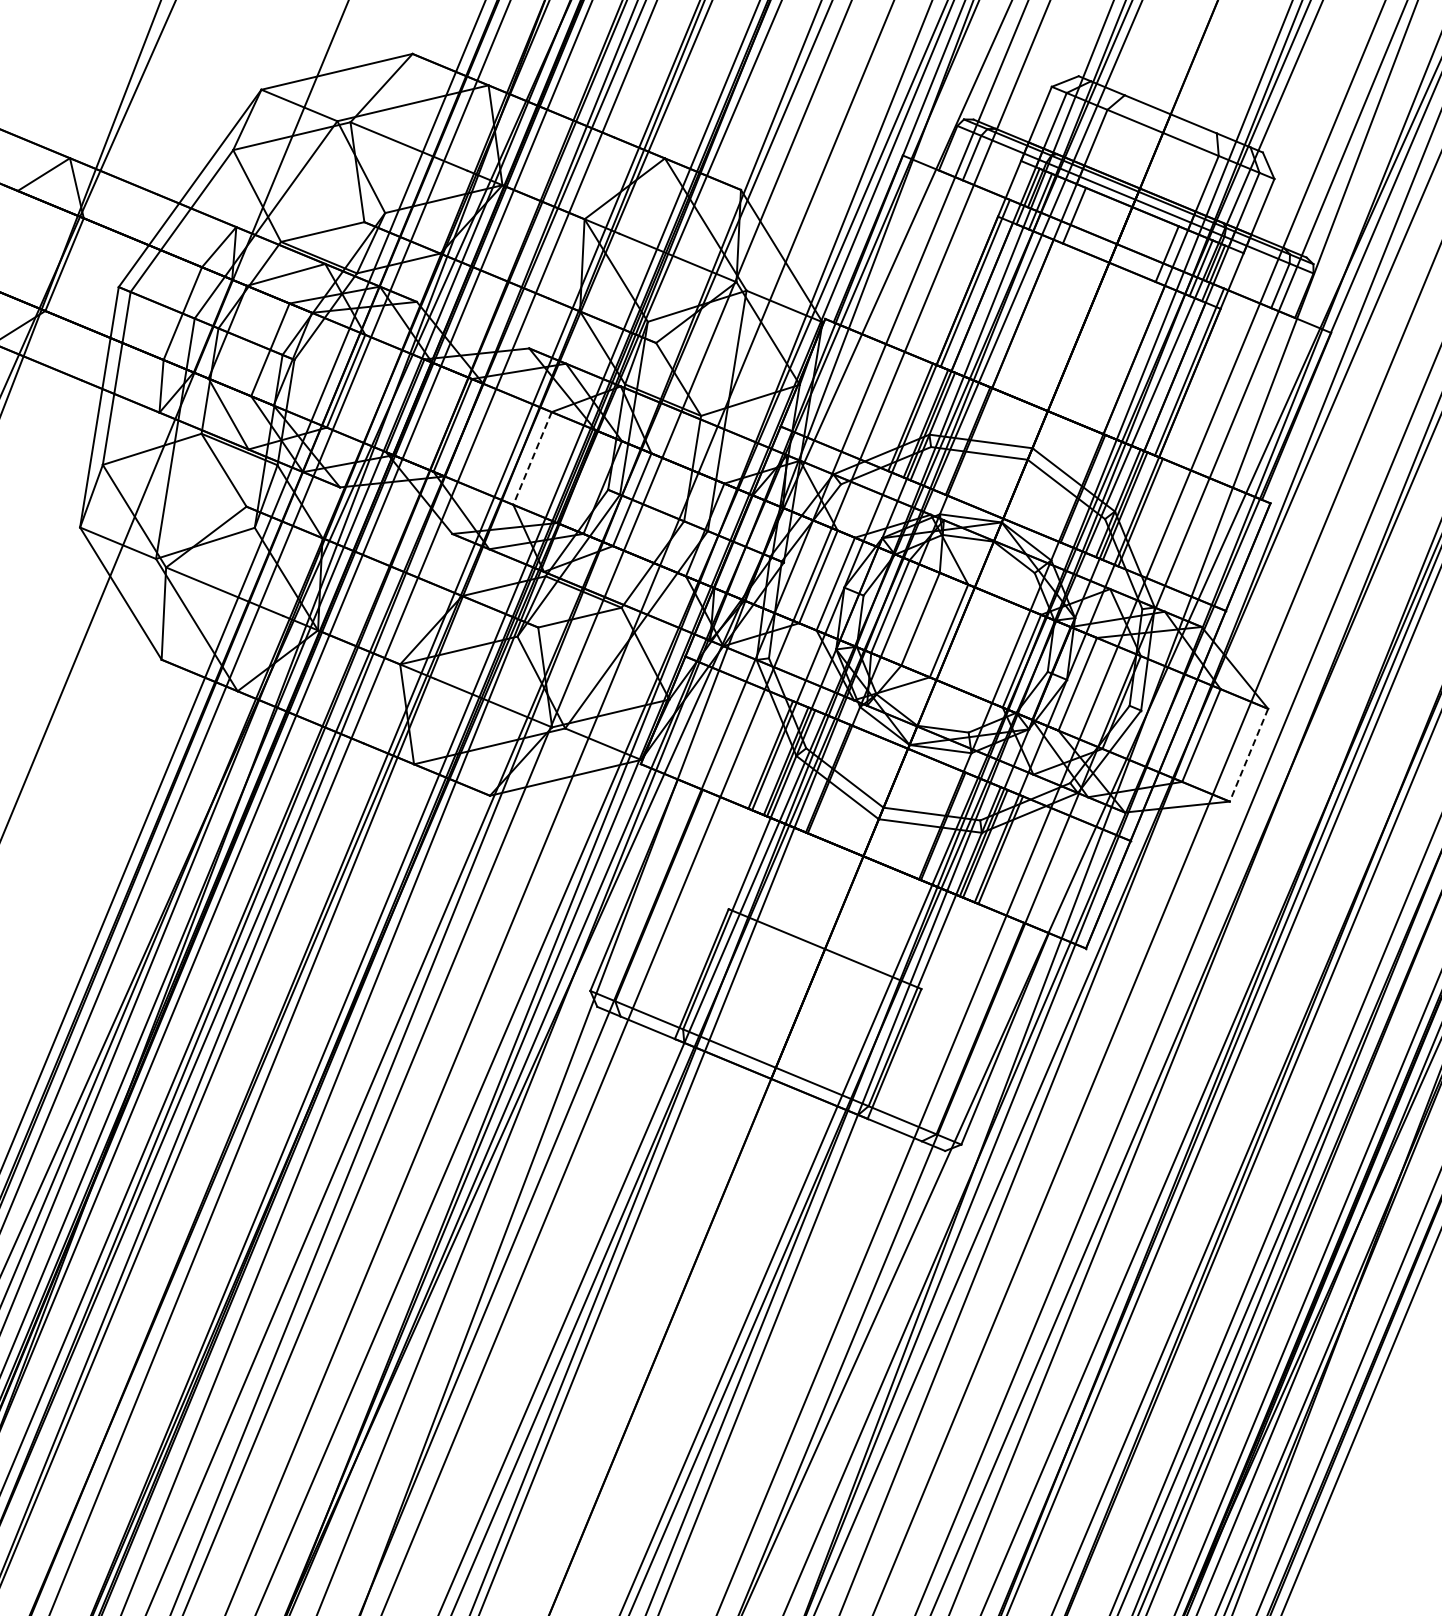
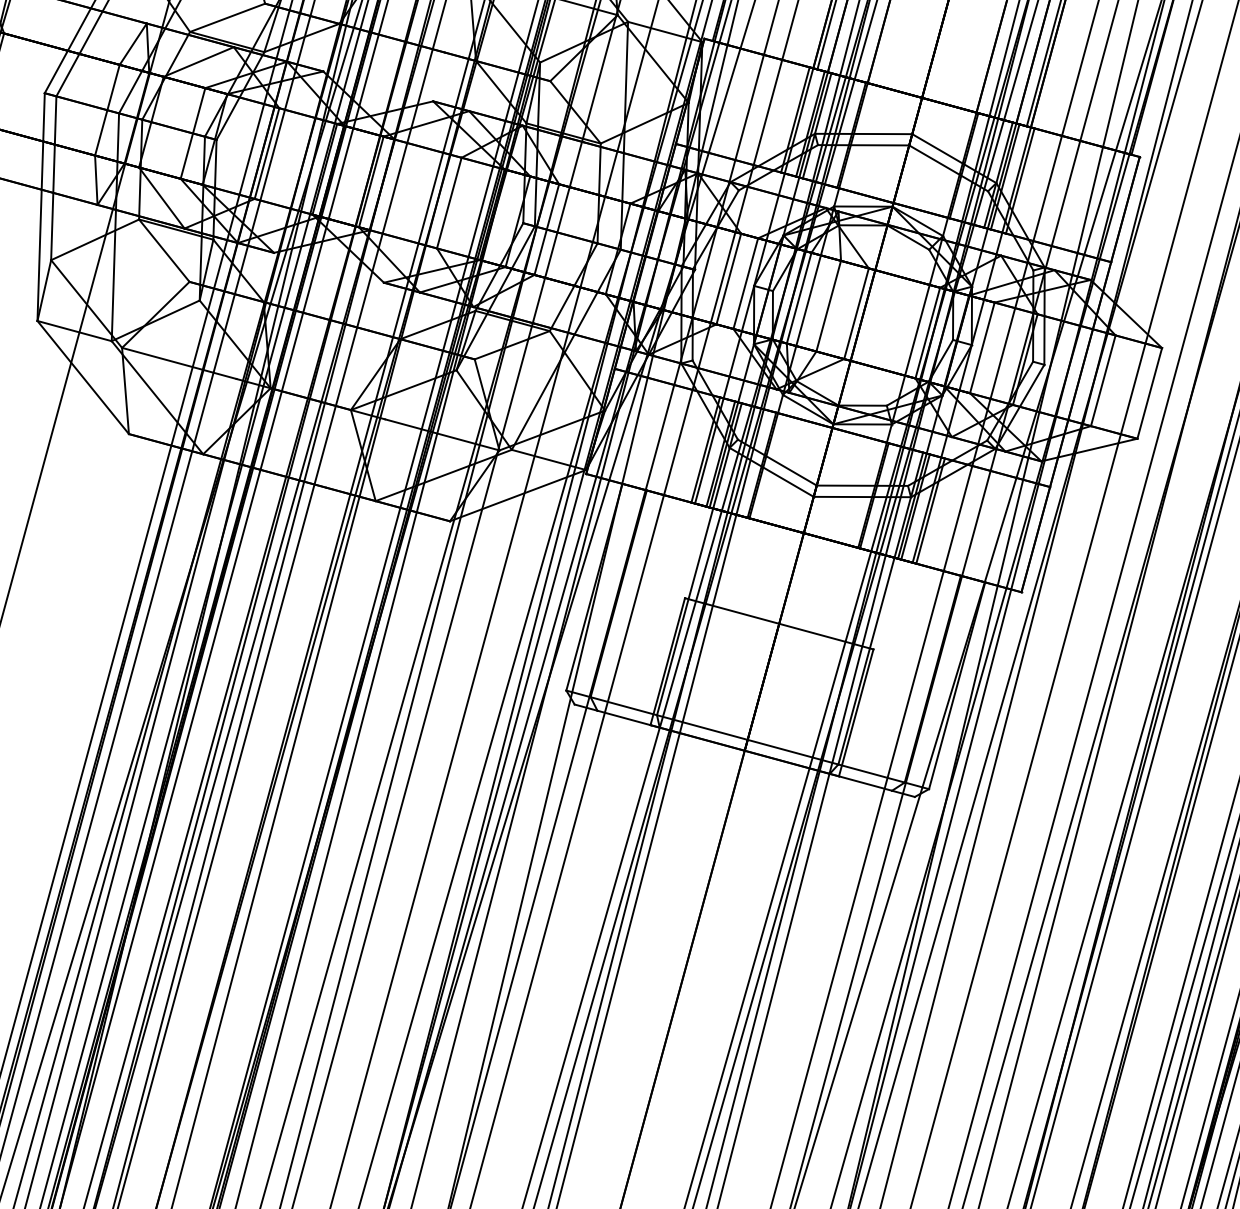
line: (532, 458) -> (449, 203), dashed -> solid
line: (1248, 755) -> (1149, 393), dashed -> solid

